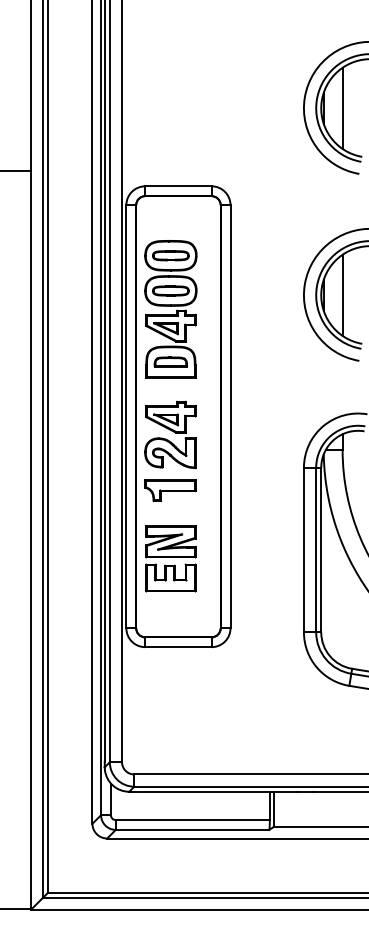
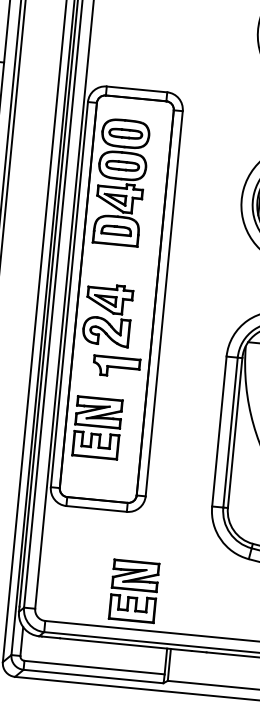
part: (170, 309) -> (120, 182), moved
part: (170, 490) -> (116, 366), moved
part: (227, 732) -> (133, 590), added

